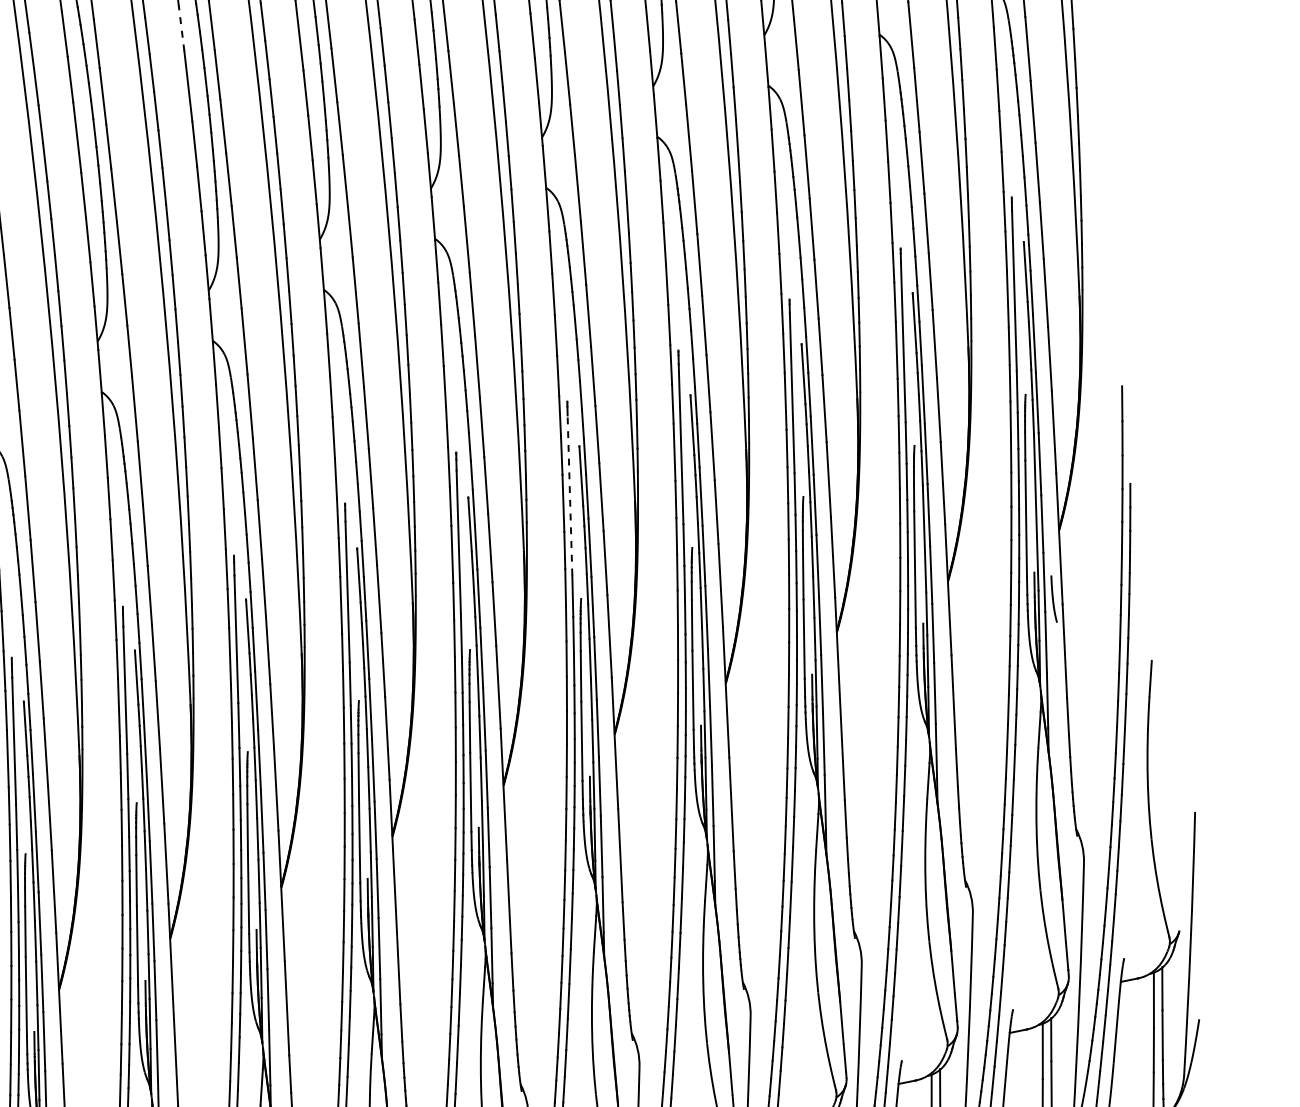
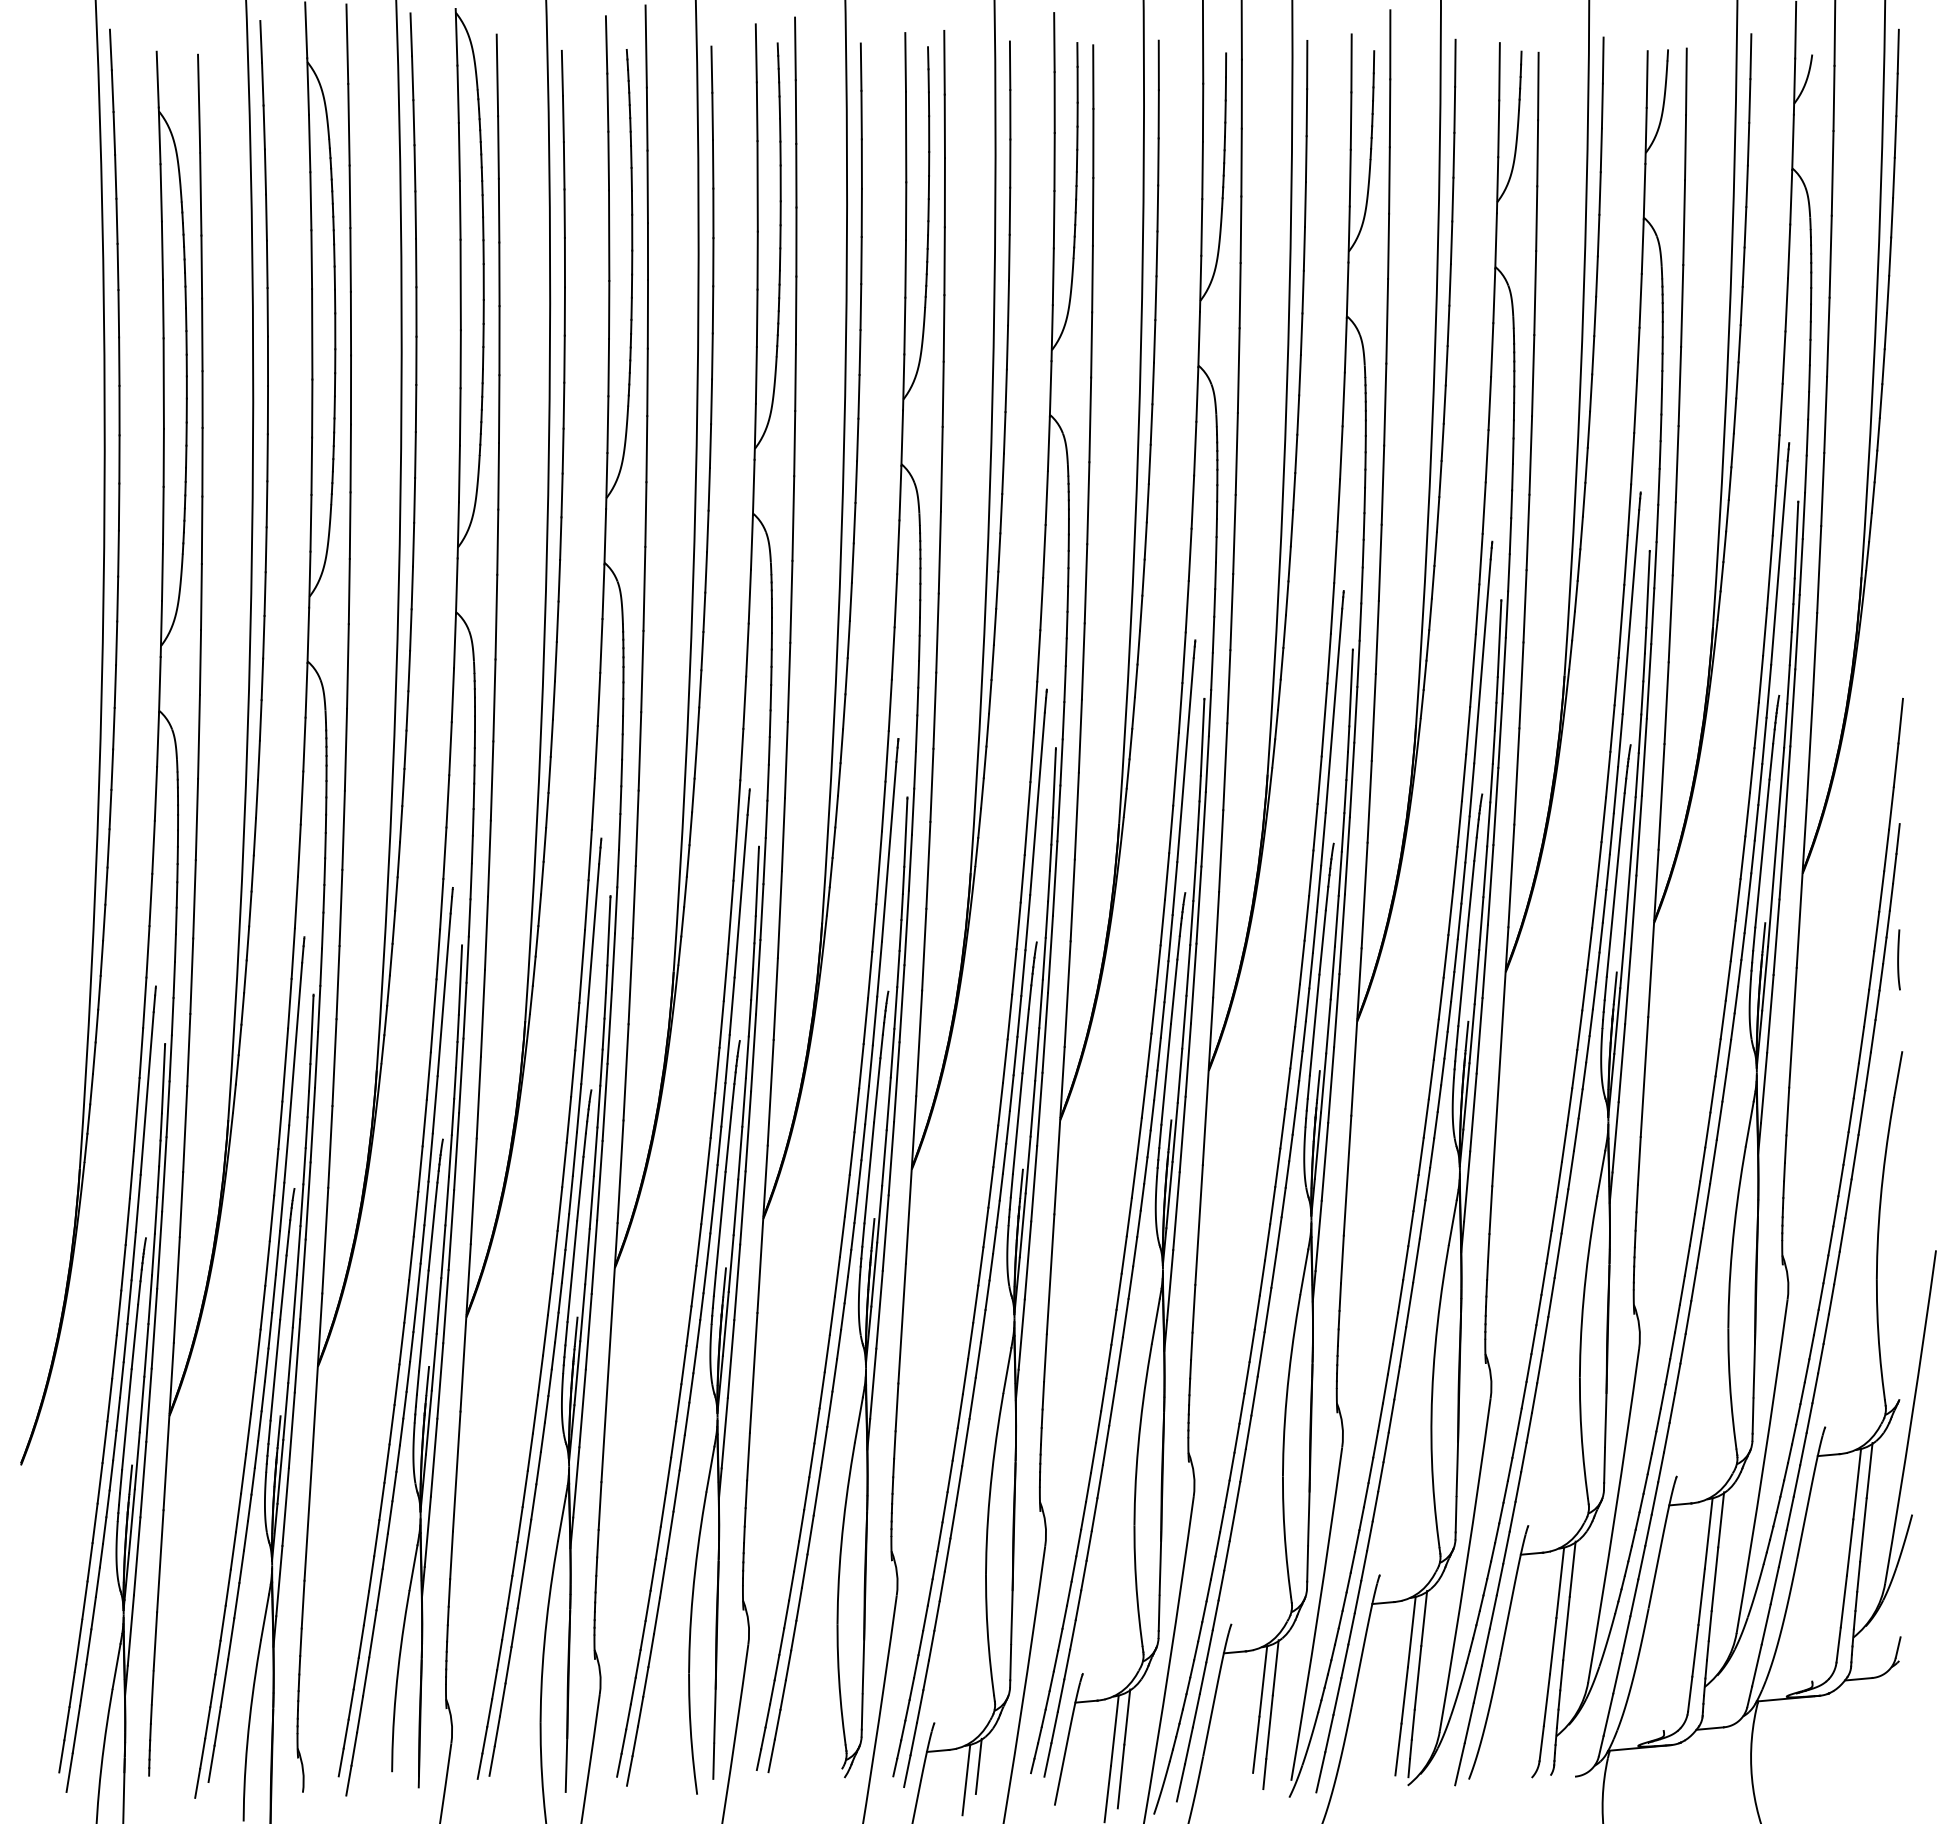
line: (181, 28) -> (757, 111), dashed -> solid
line: (569, 494) -> (1185, 759), dashed -> solid
line: (1053, 598) -> (1898, 959), moved

